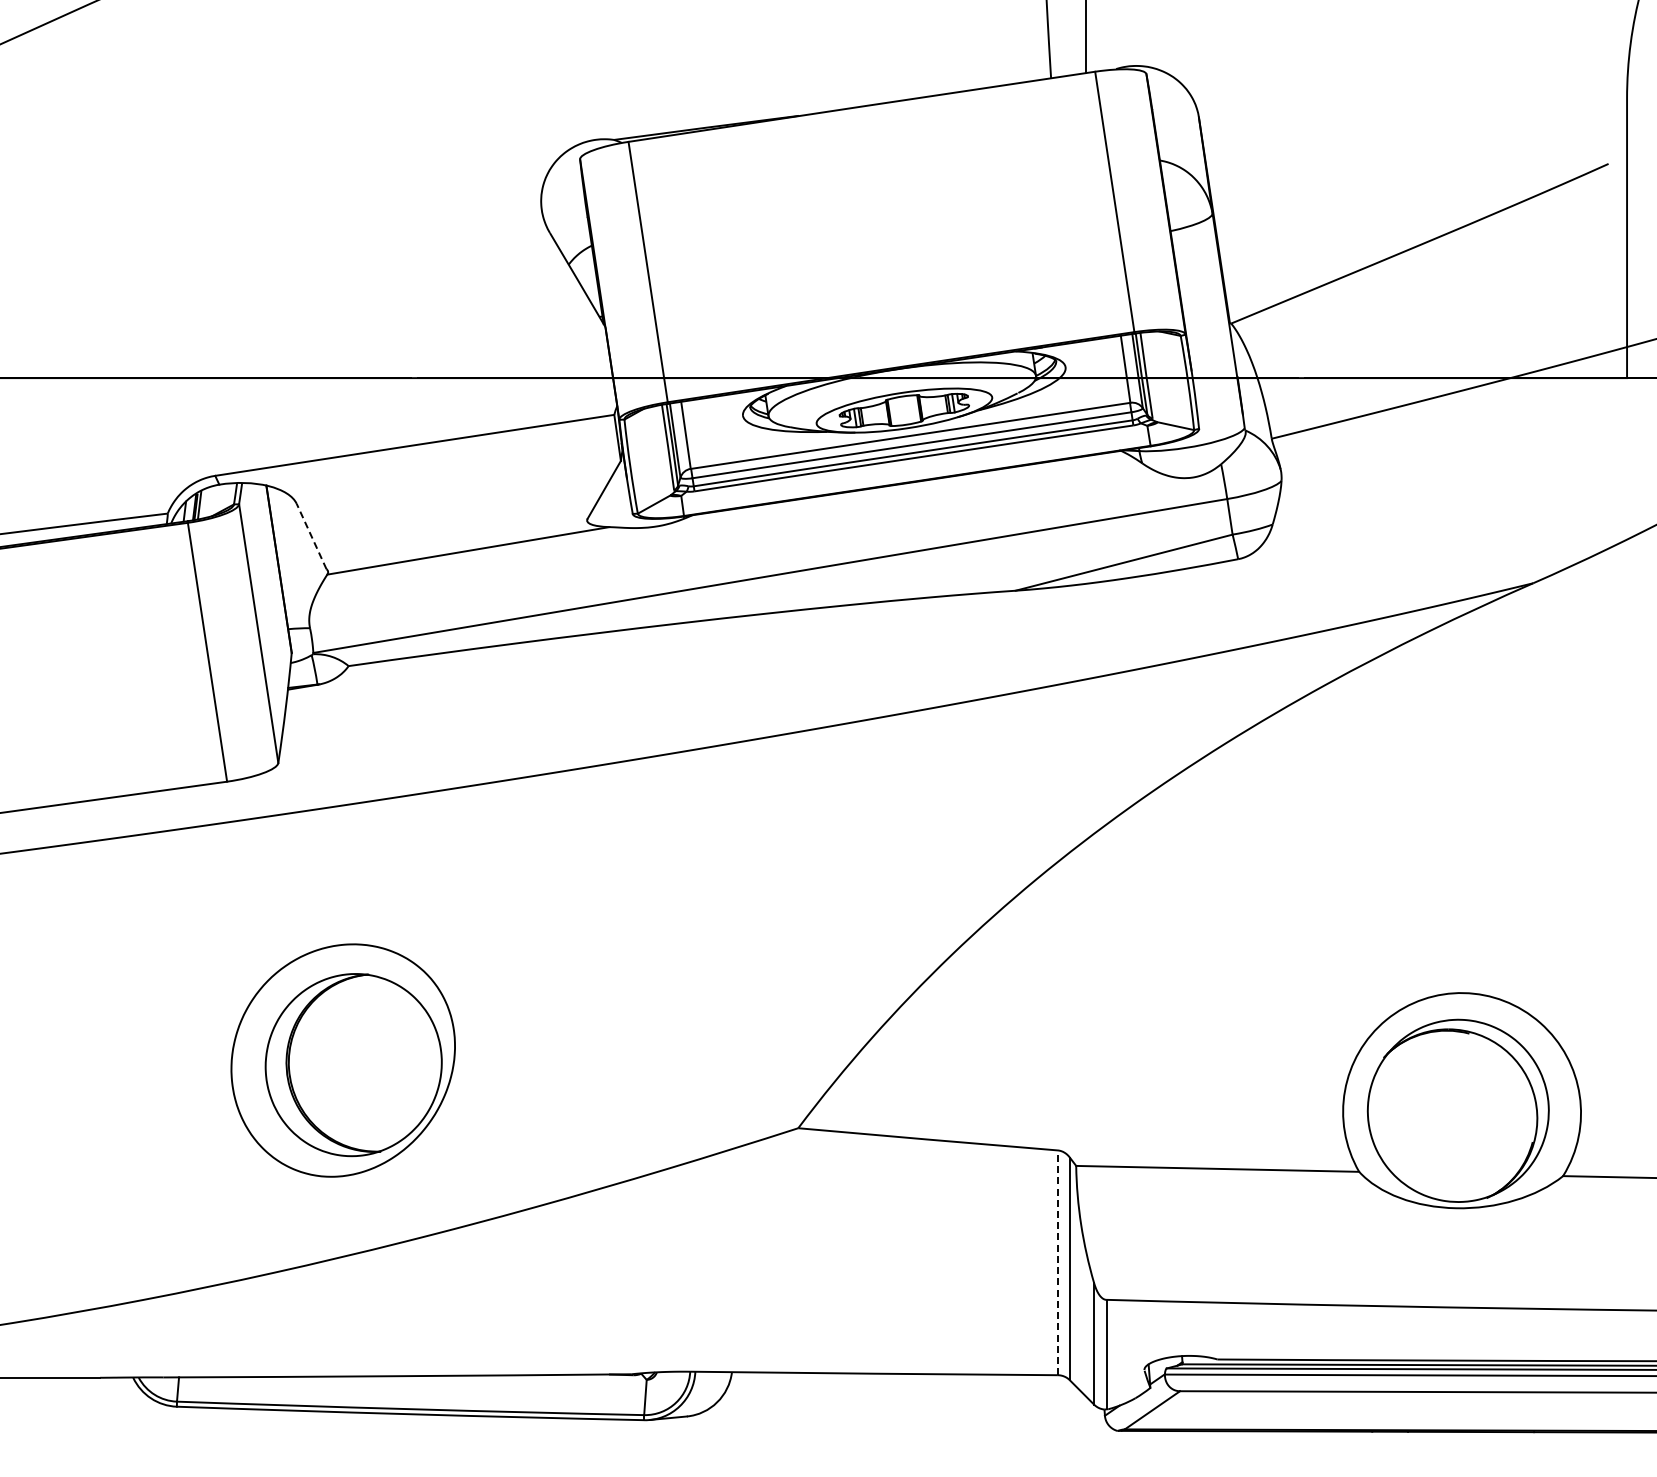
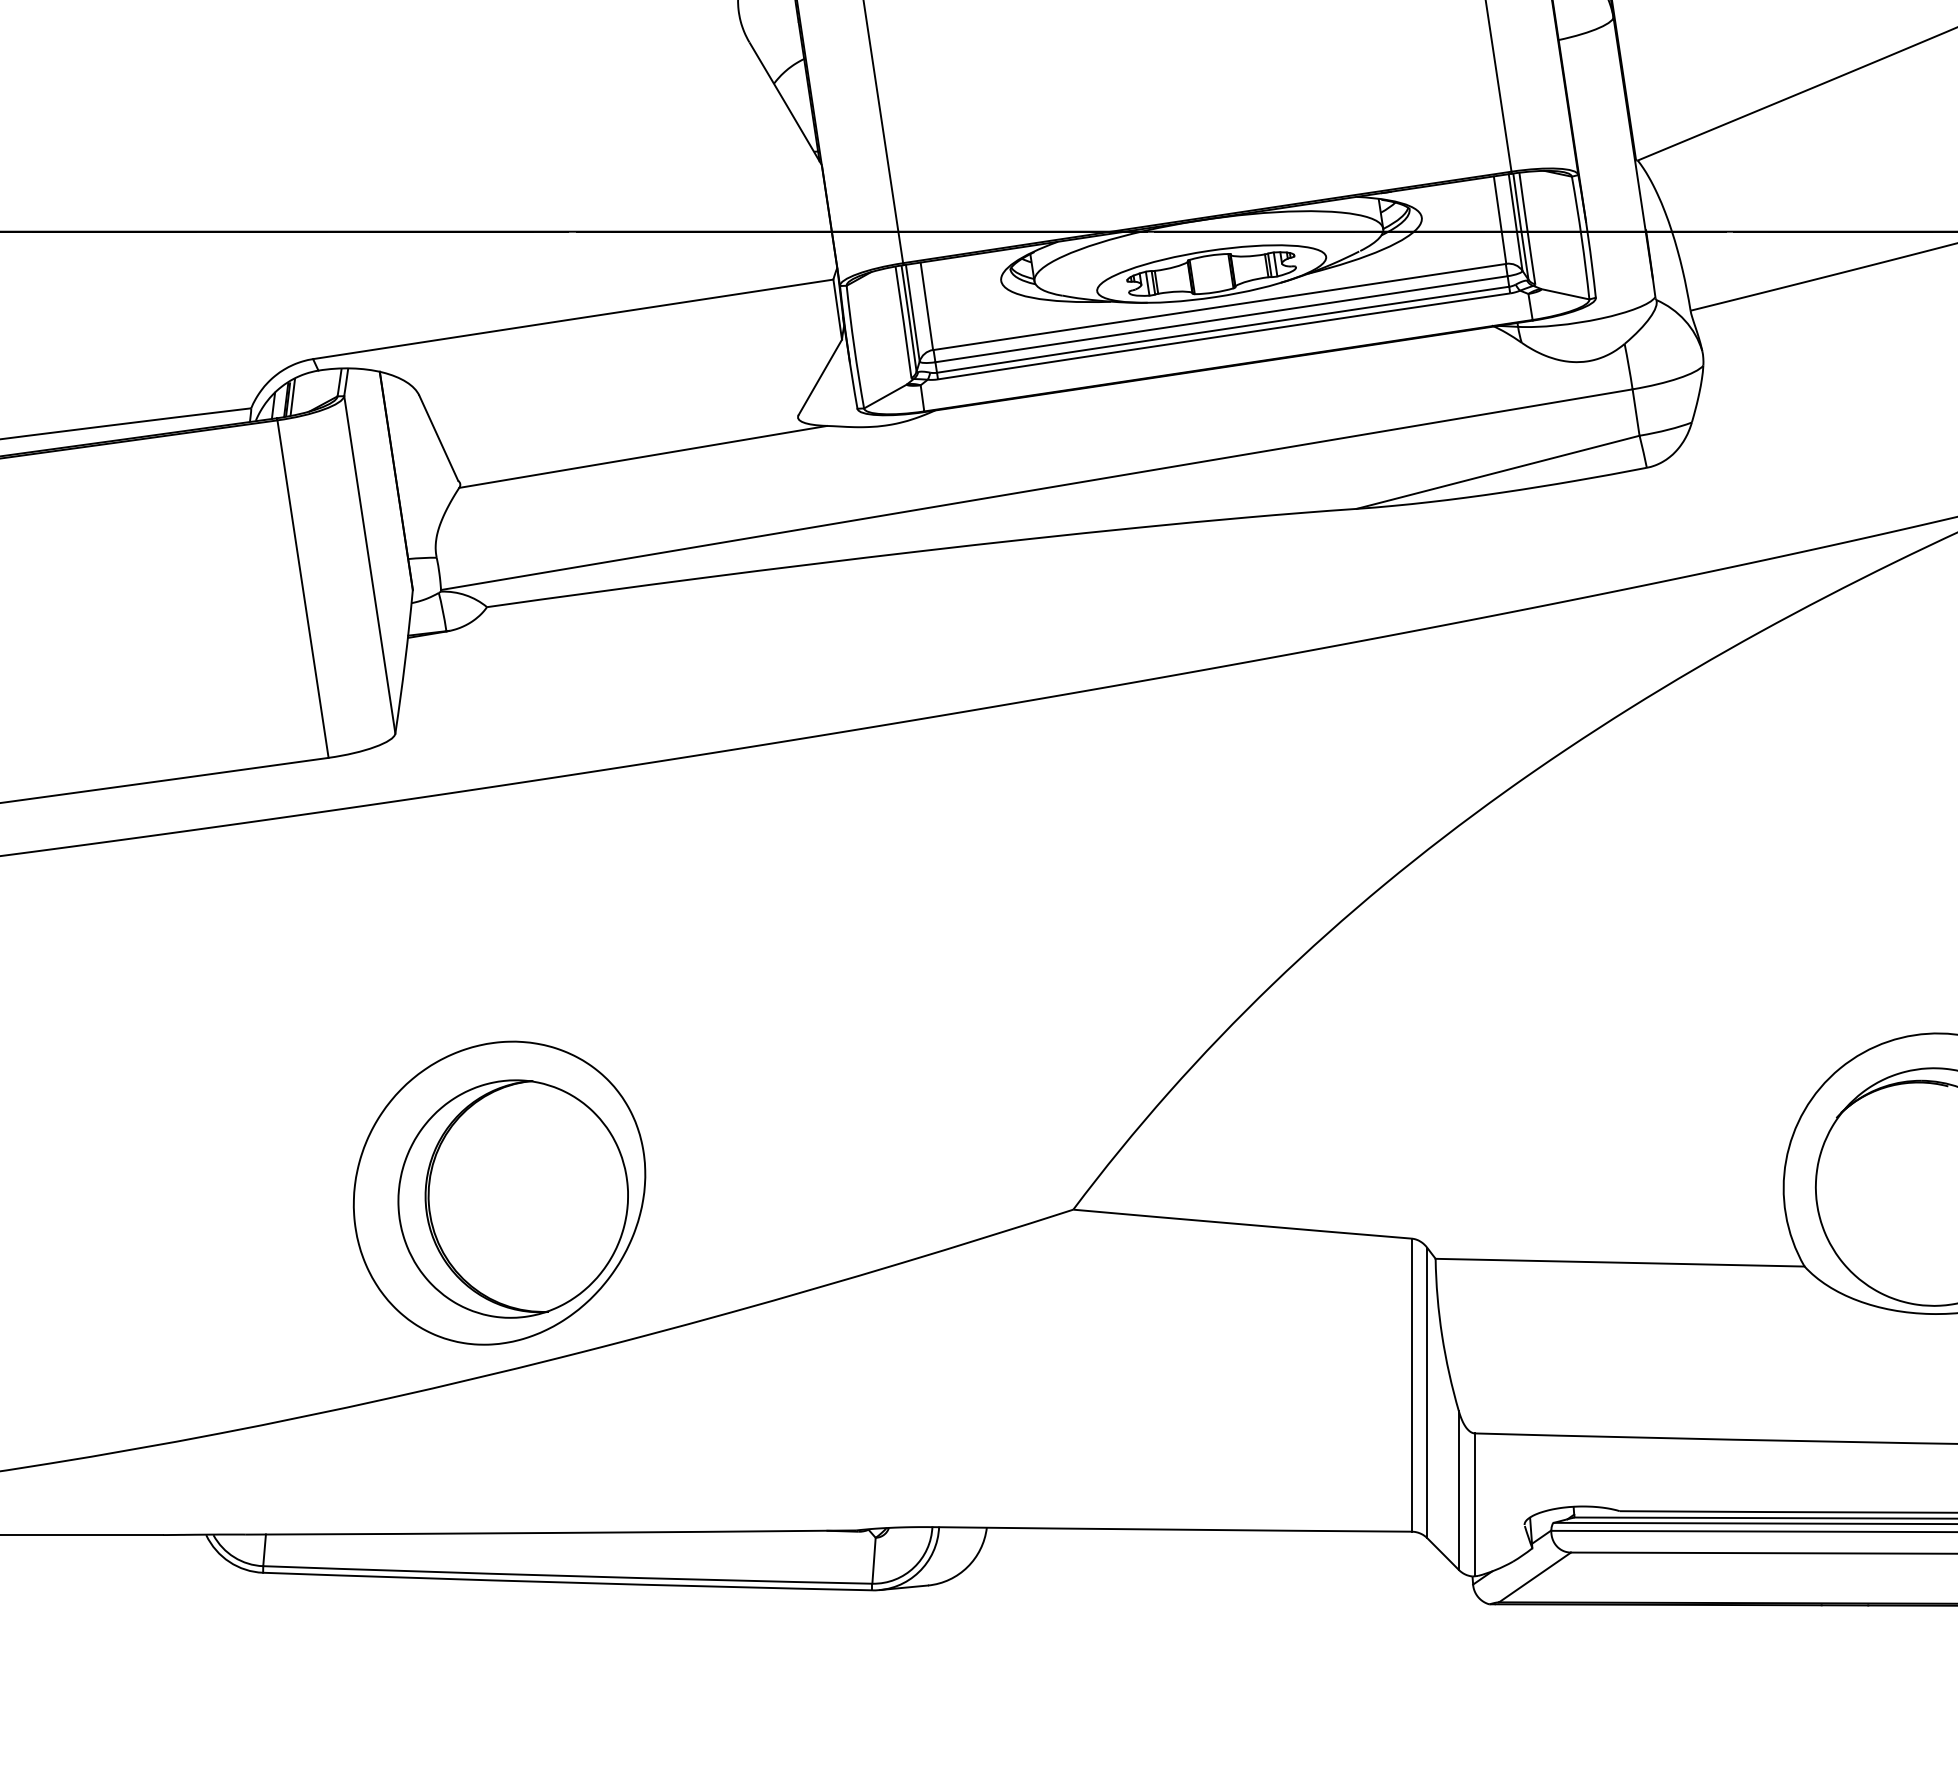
line: (311, 536) -> (438, 438), dashed -> solid
part: (342, 1060) -> (498, 1193), moved
line: (1057, 1262) -> (1411, 1384), dashed -> solid

